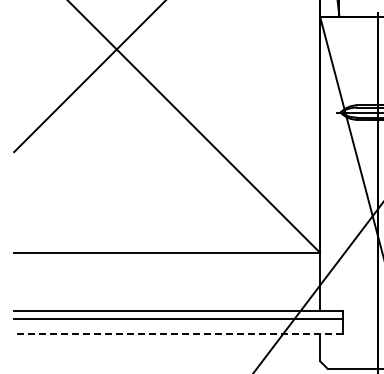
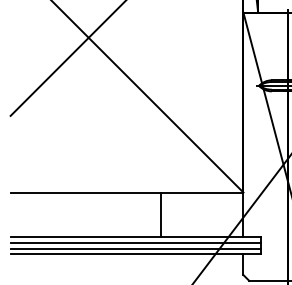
line: (211, 281) -> (160, 214), added
line: (178, 326) -> (135, 248), added
line: (178, 334) -> (135, 254), dashed -> solid

